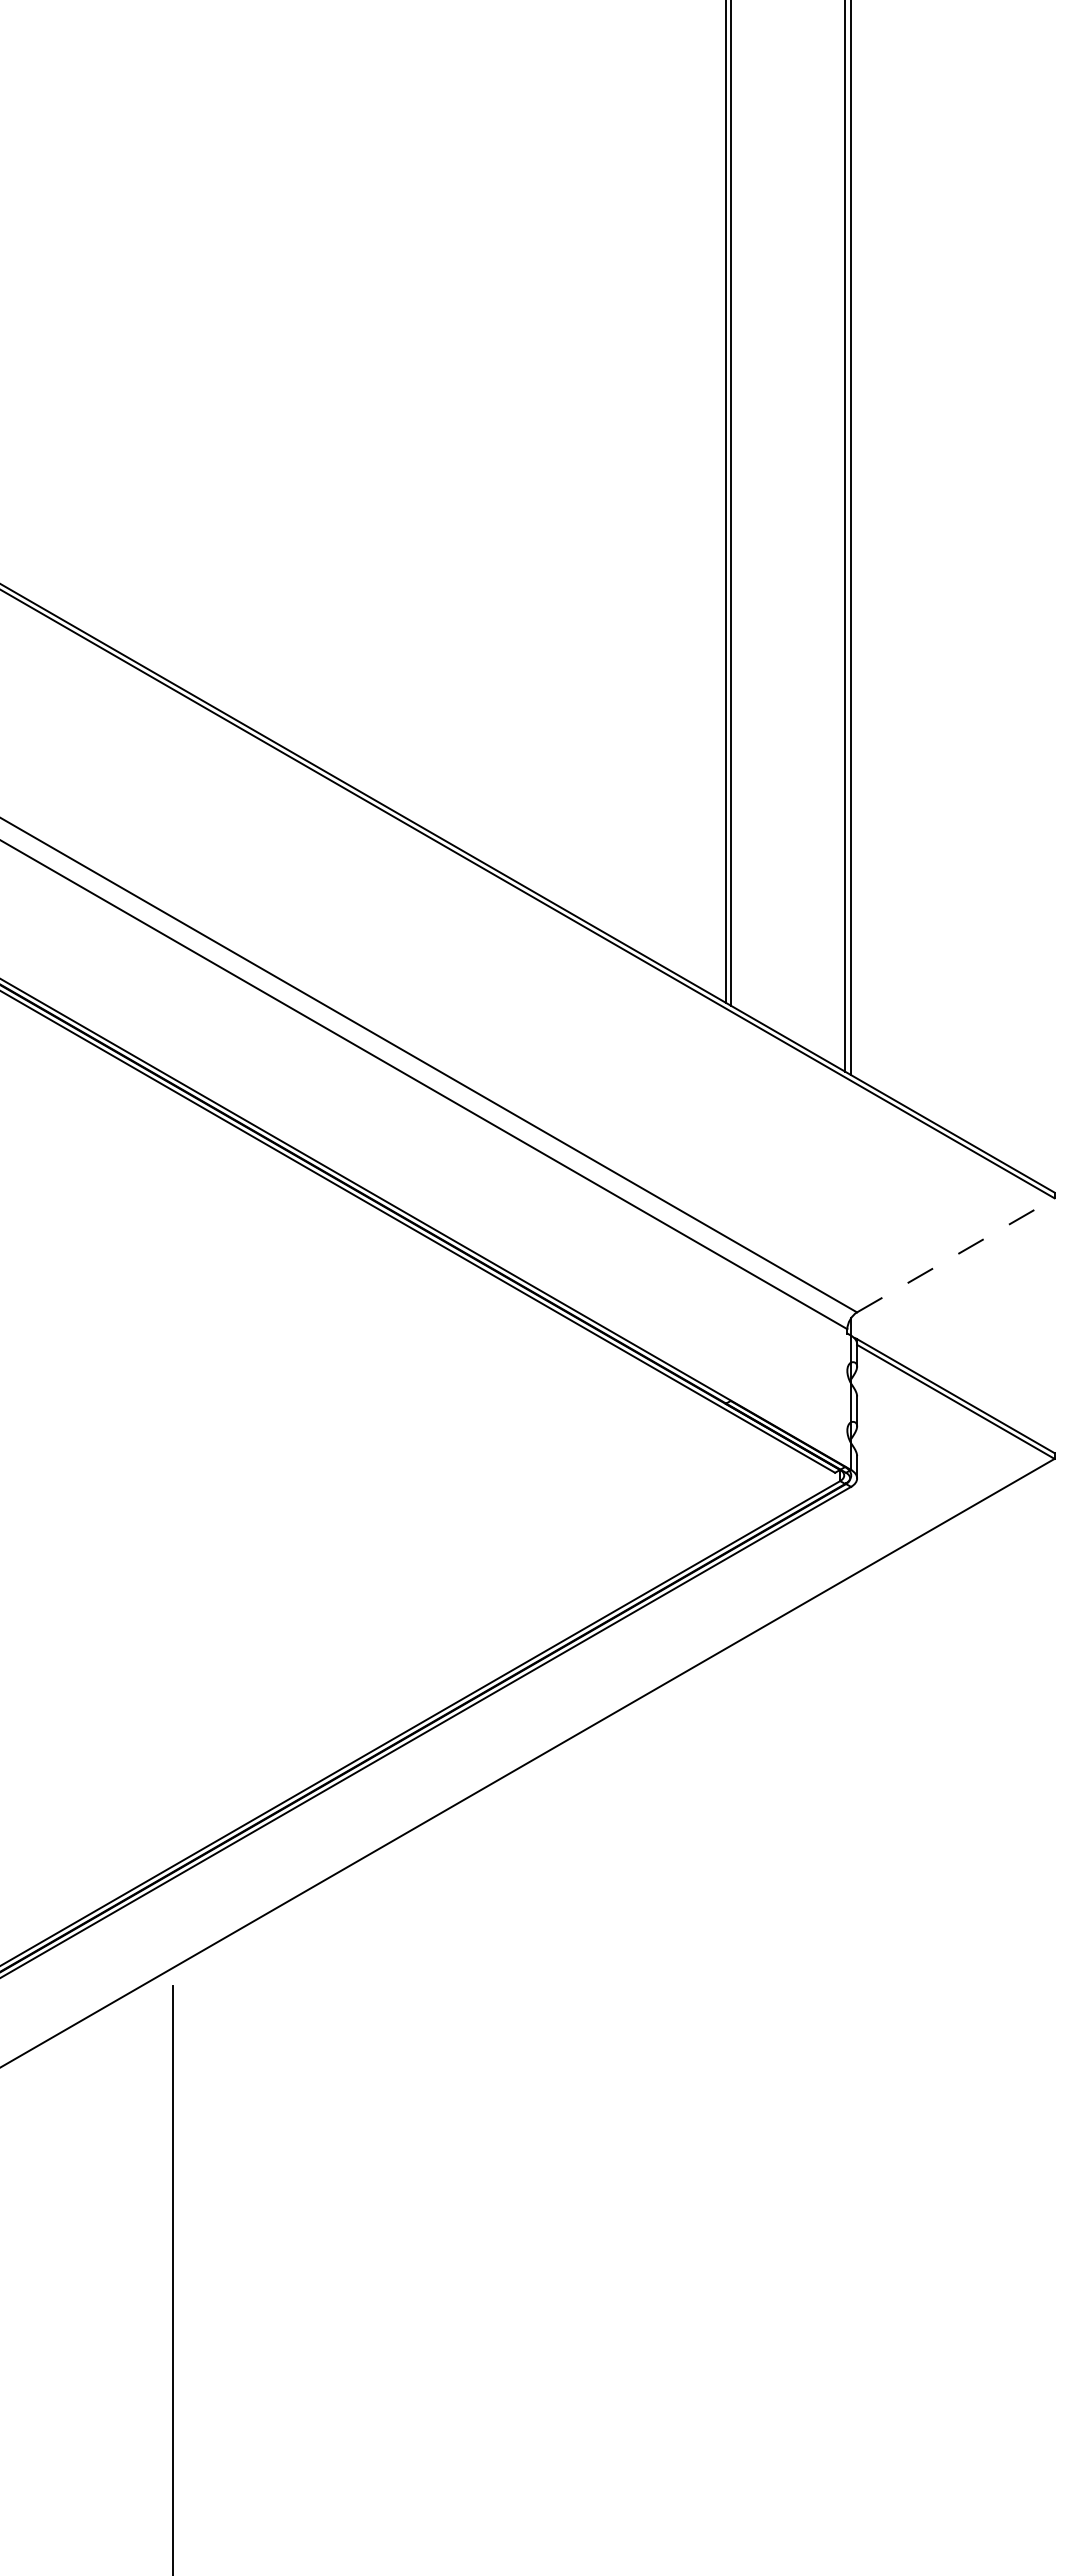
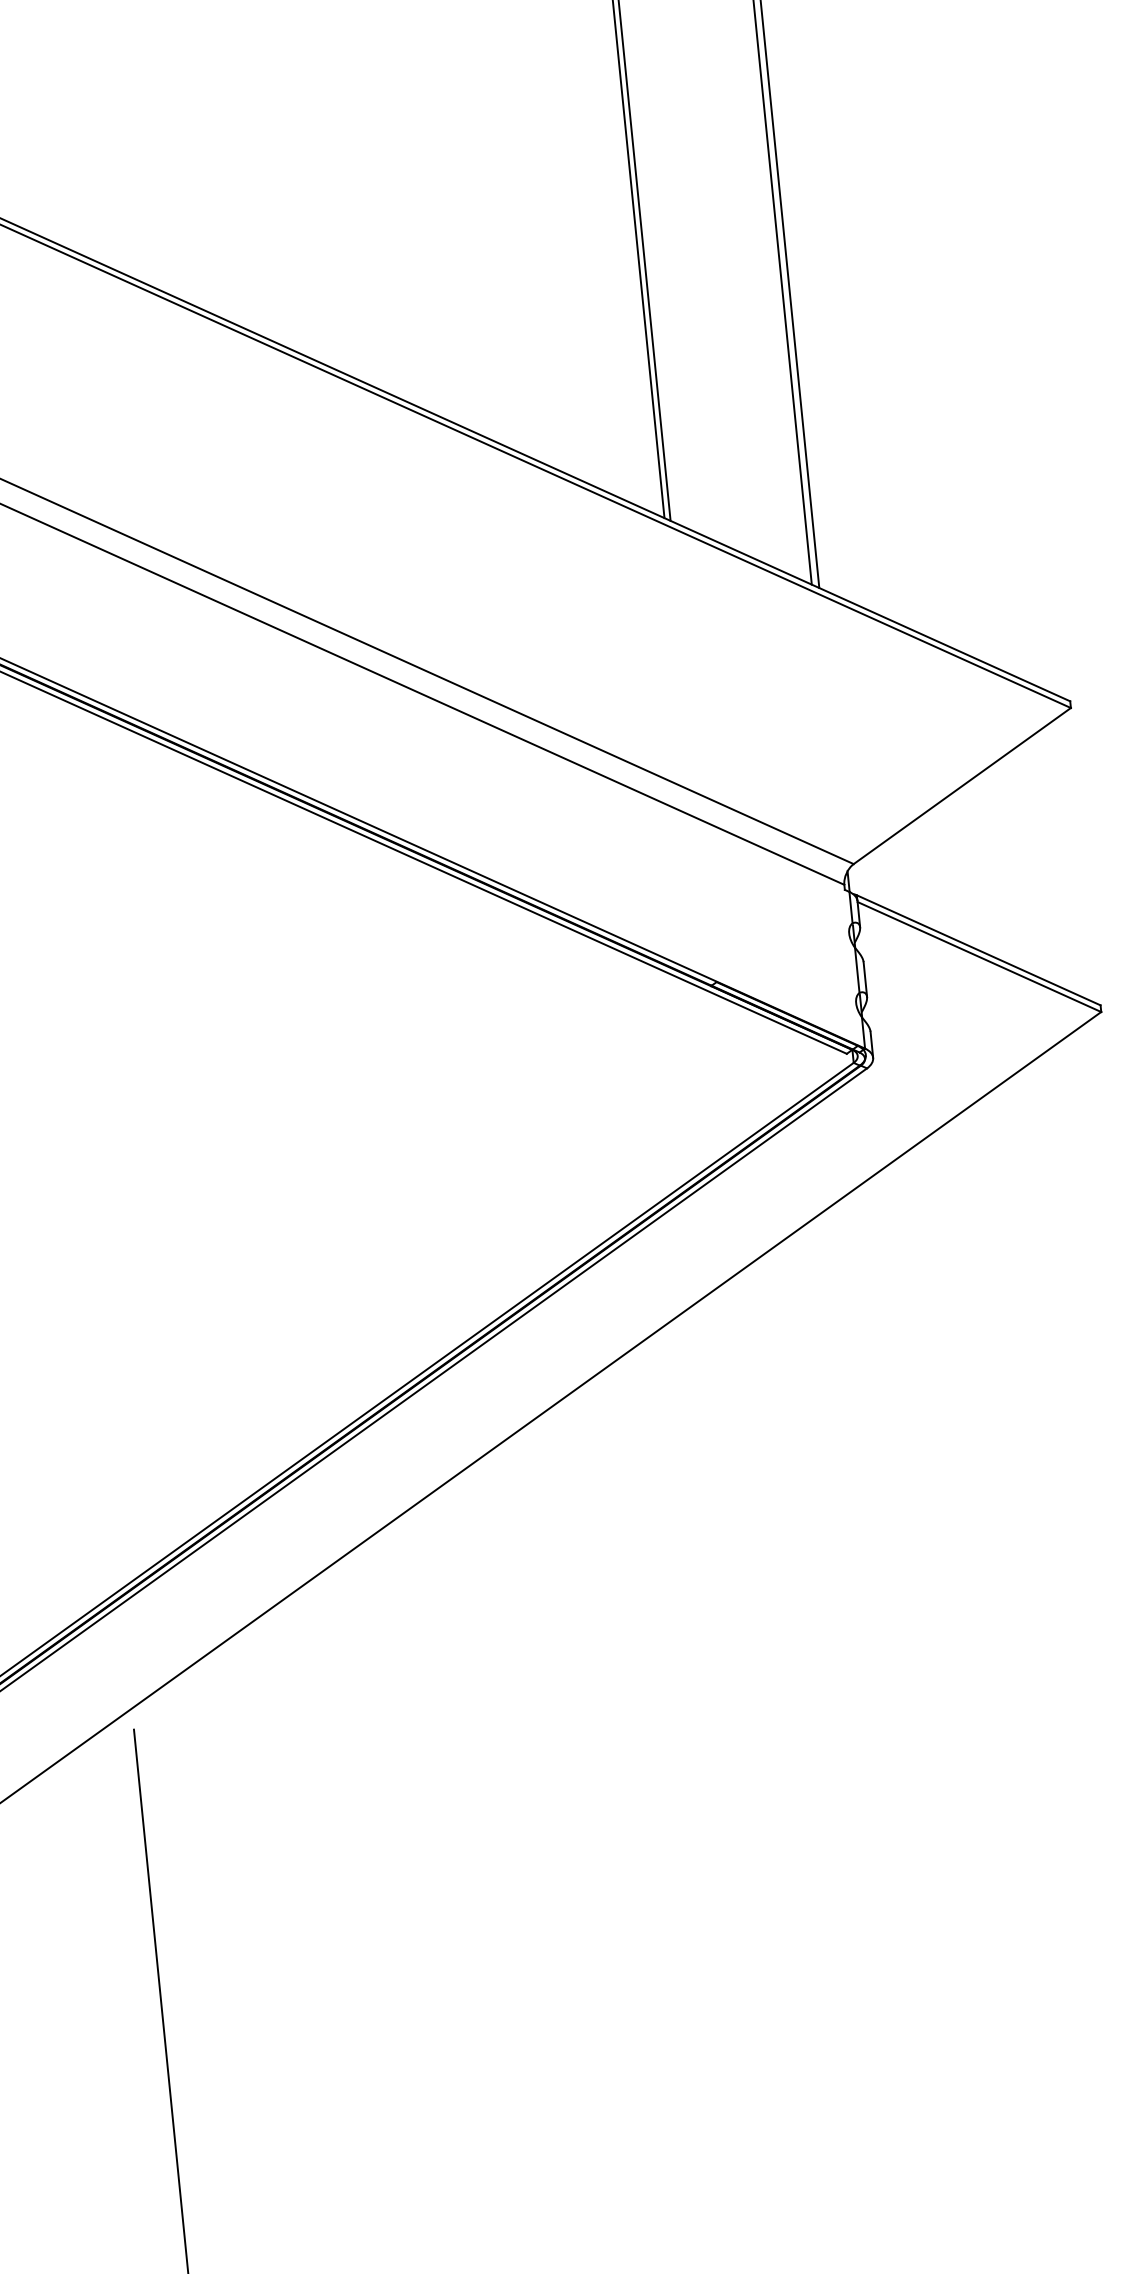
line: (956, 1255) -> (963, 786), dashed -> solid

